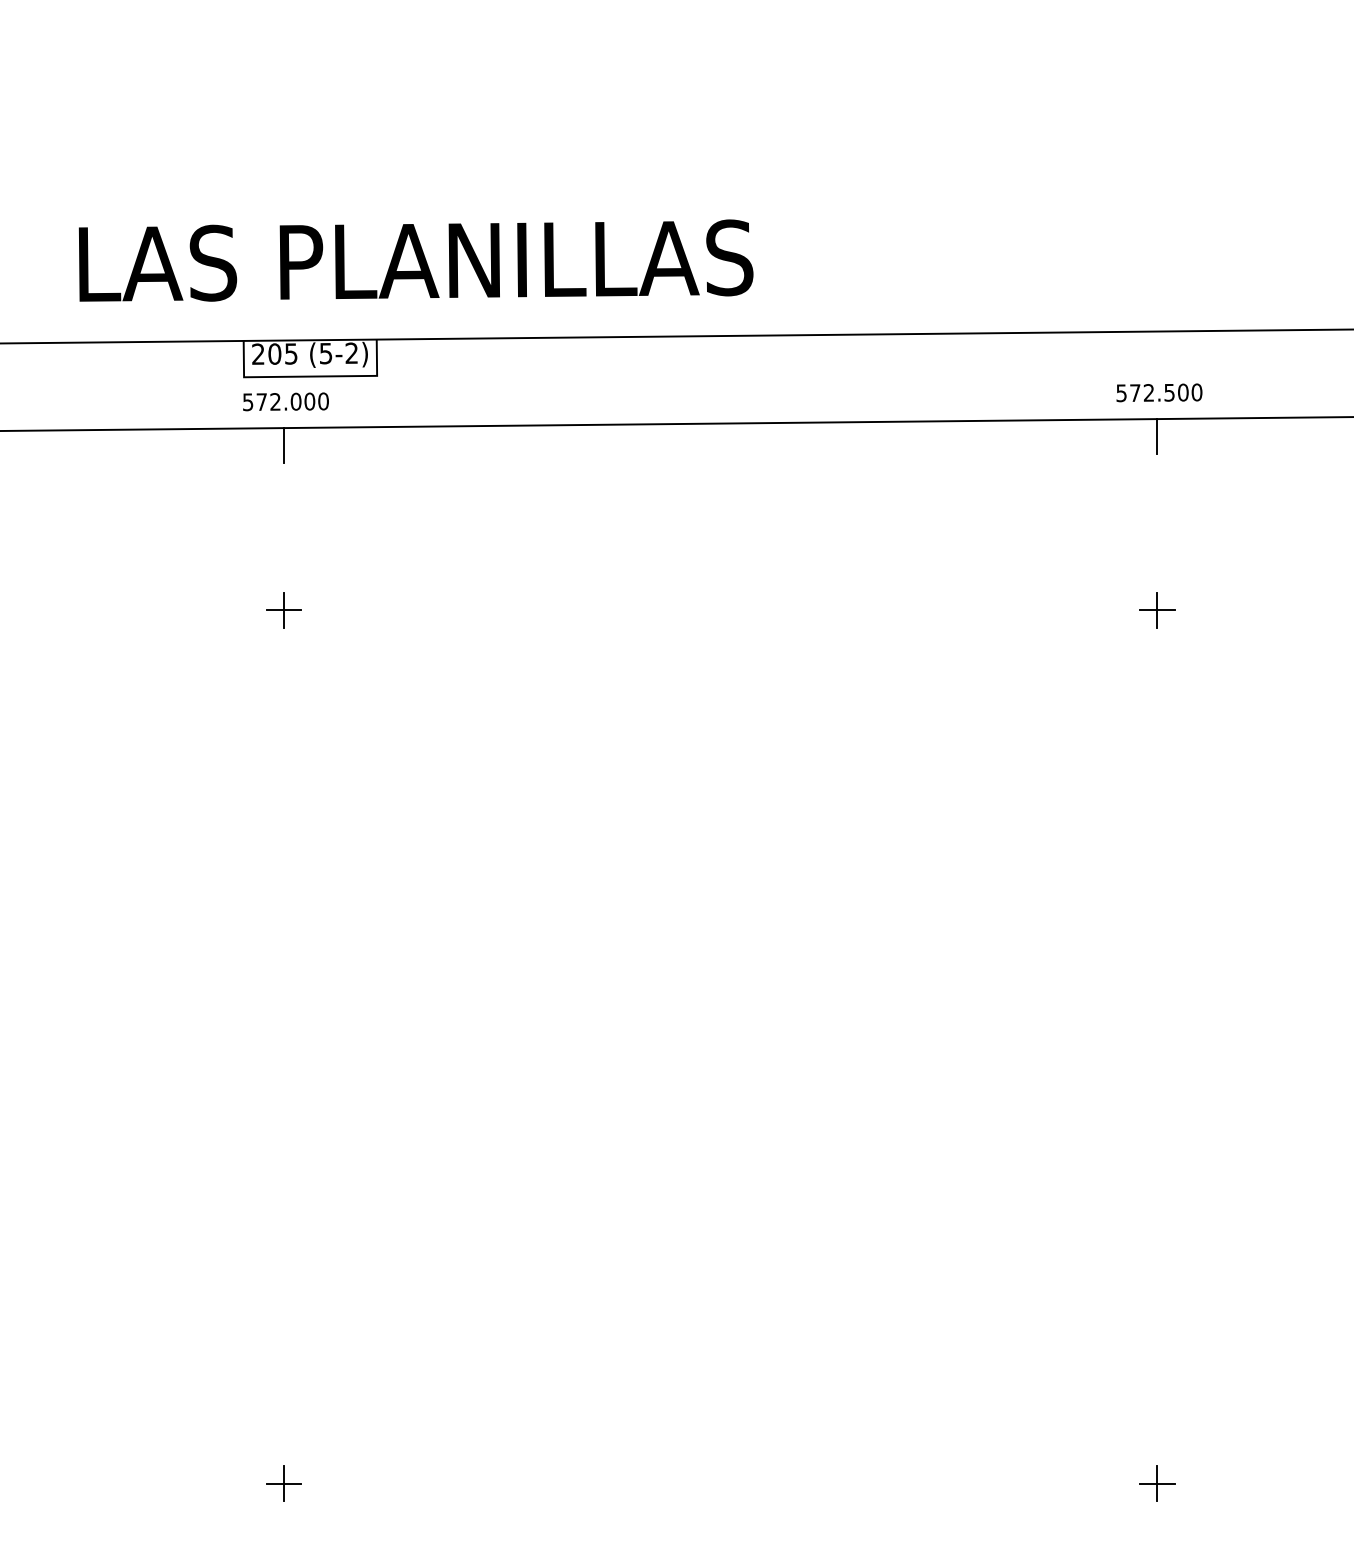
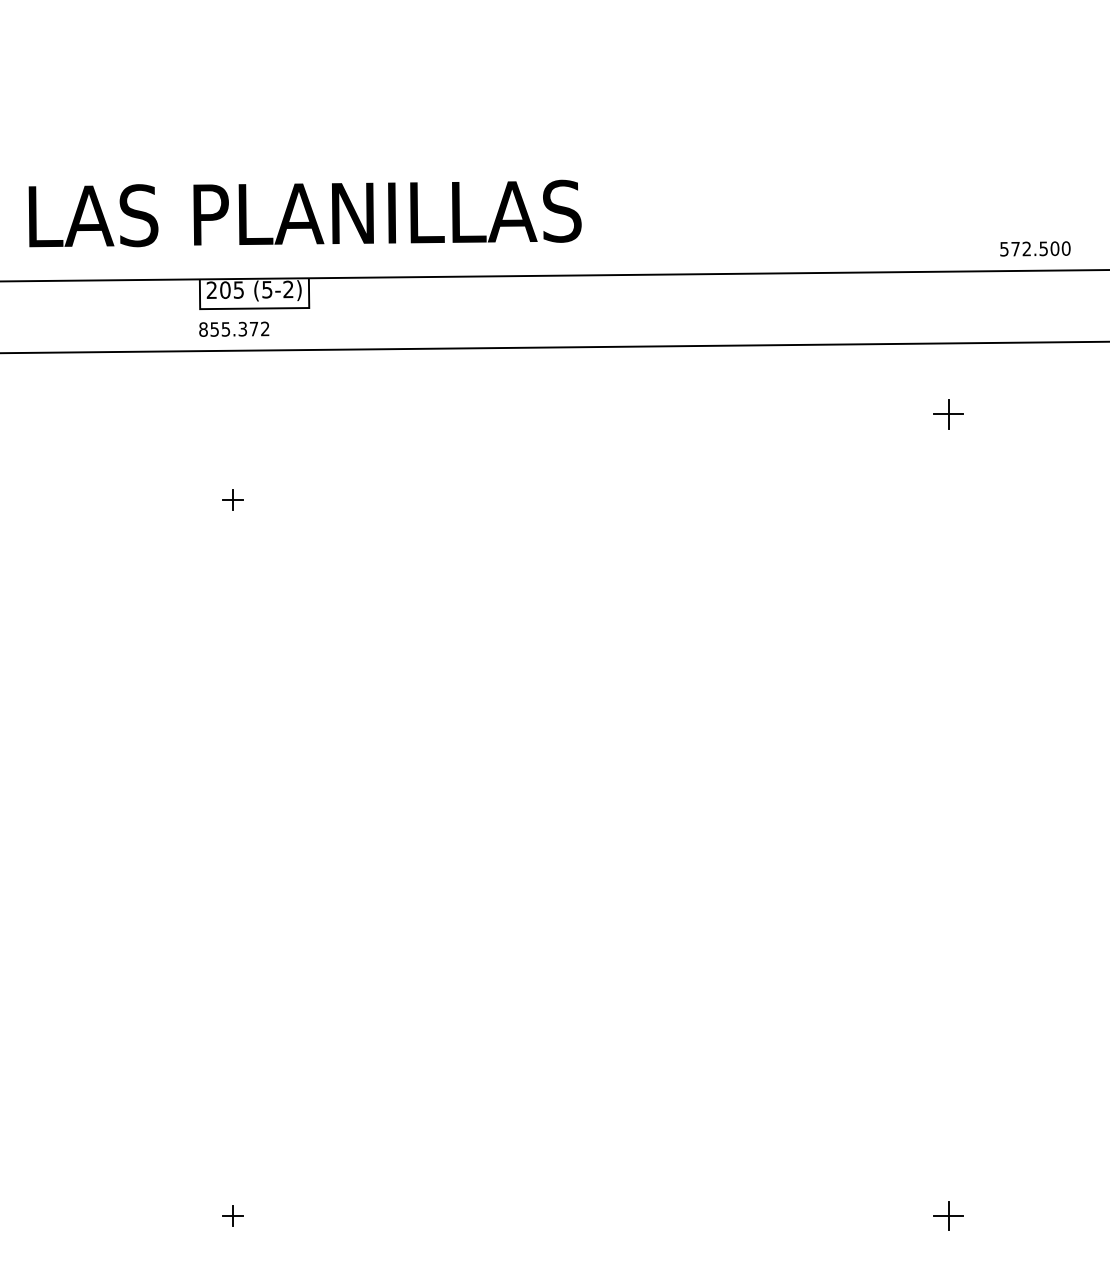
text: (415, 260) -> (304, 213), moved
text: (1159, 392) -> (1035, 248), moved
text: (285, 400) -> (234, 328), 572.000 -> 855.372
line: (1157, 436) -> (948, 357), removed
line: (283, 444) -> (232, 364), removed
part: (283, 610) -> (232, 500), size x0.7
part: (1157, 610) -> (948, 414), moved
part: (283, 1483) -> (232, 1215), size x0.7

